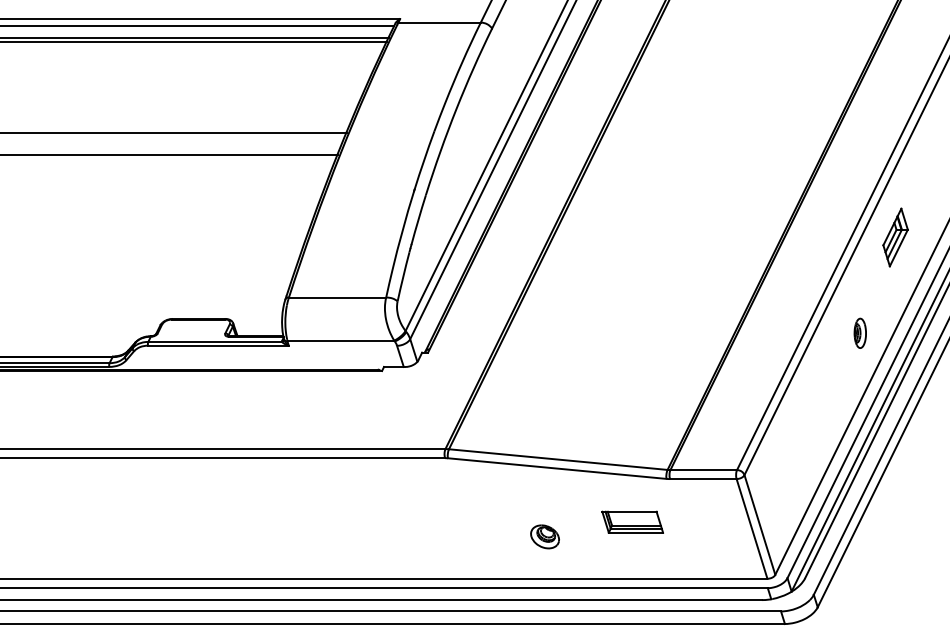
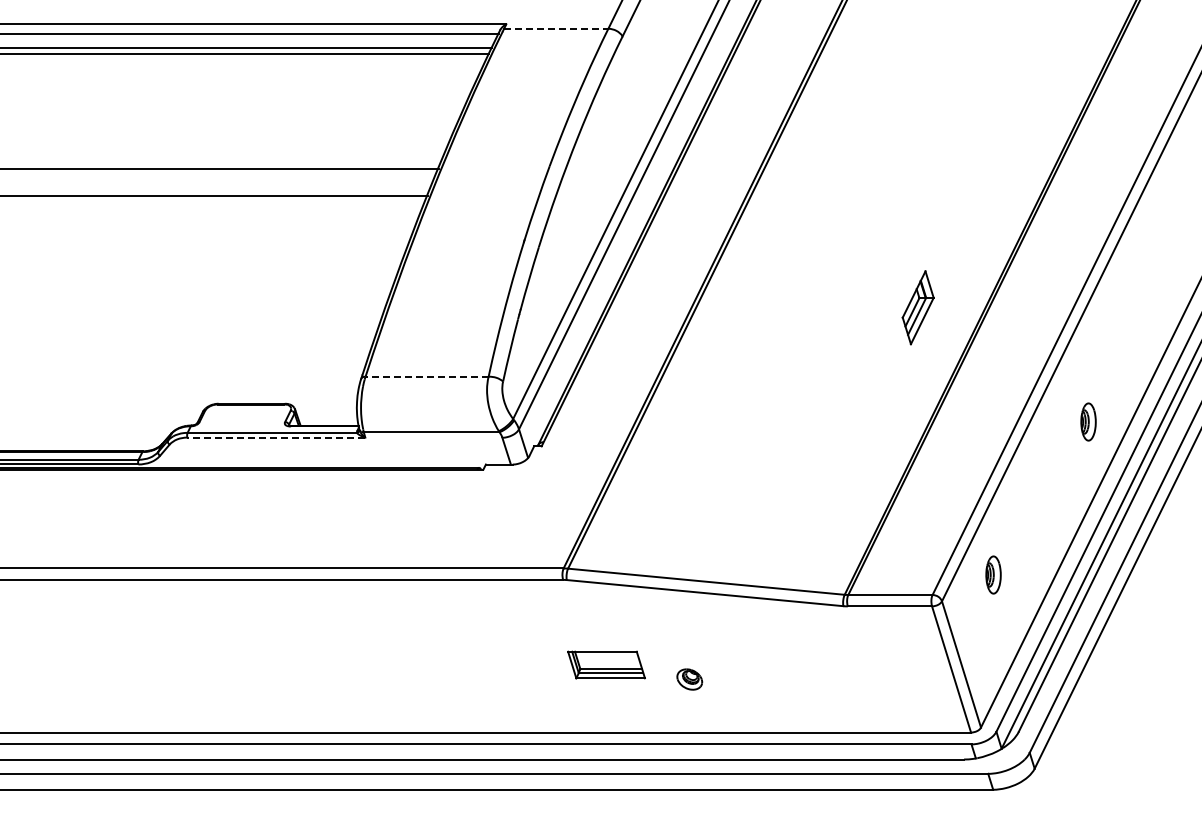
line: (439, 22) -> (556, 28), solid -> dashed
part: (895, 237) -> (917, 307), moved
line: (337, 297) -> (427, 376), solid -> dashed
line: (218, 345) -> (276, 437), solid -> dashed
part: (785, 453) -> (993, 574), added
part: (632, 521) -> (606, 664), moved
part: (544, 536) -> (689, 679), size x0.7

